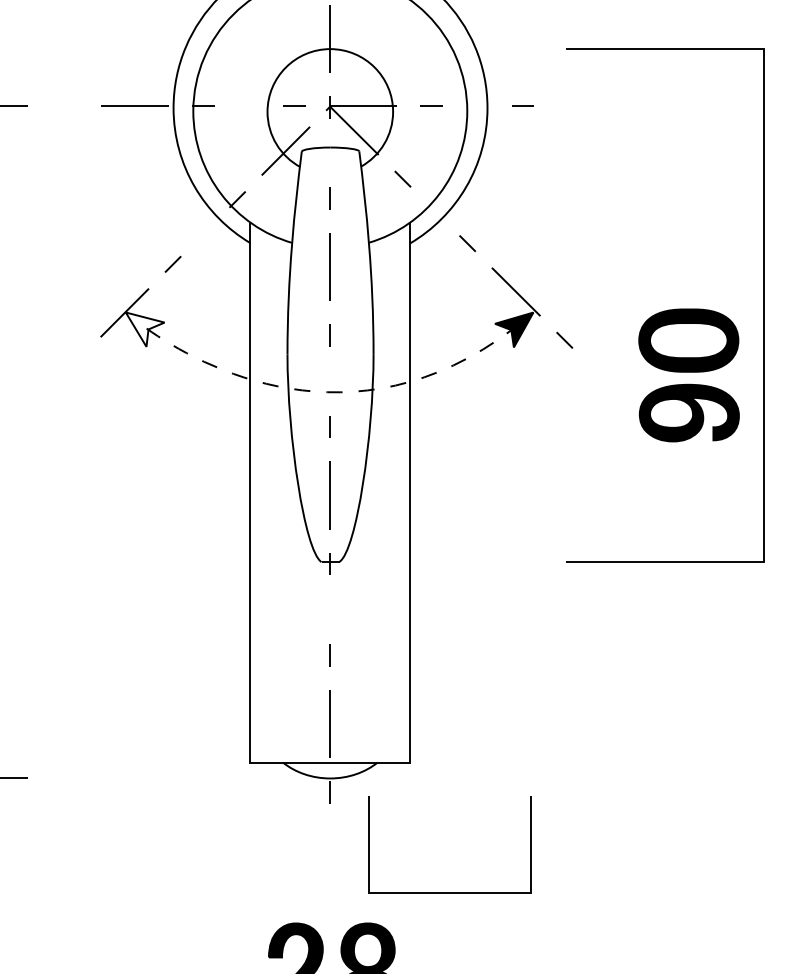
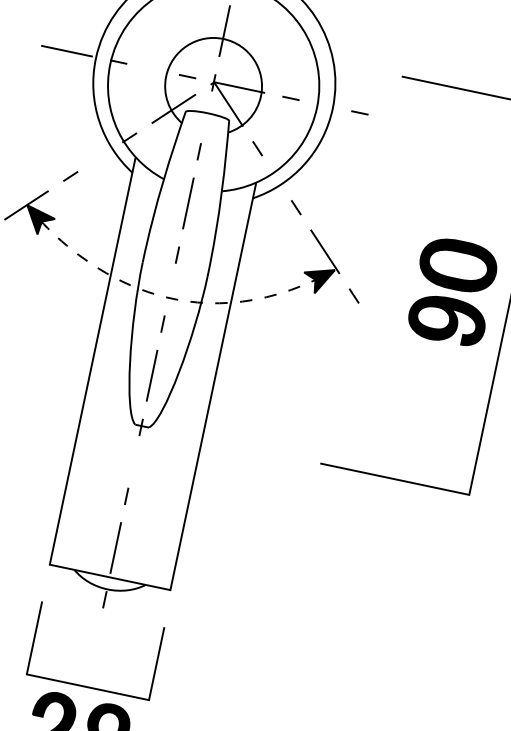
fill: (144, 329) -> (38, 221), added
part: (688, 375) -> (452, 291), moved
line: (449, 892) -> (87, 686), moved

